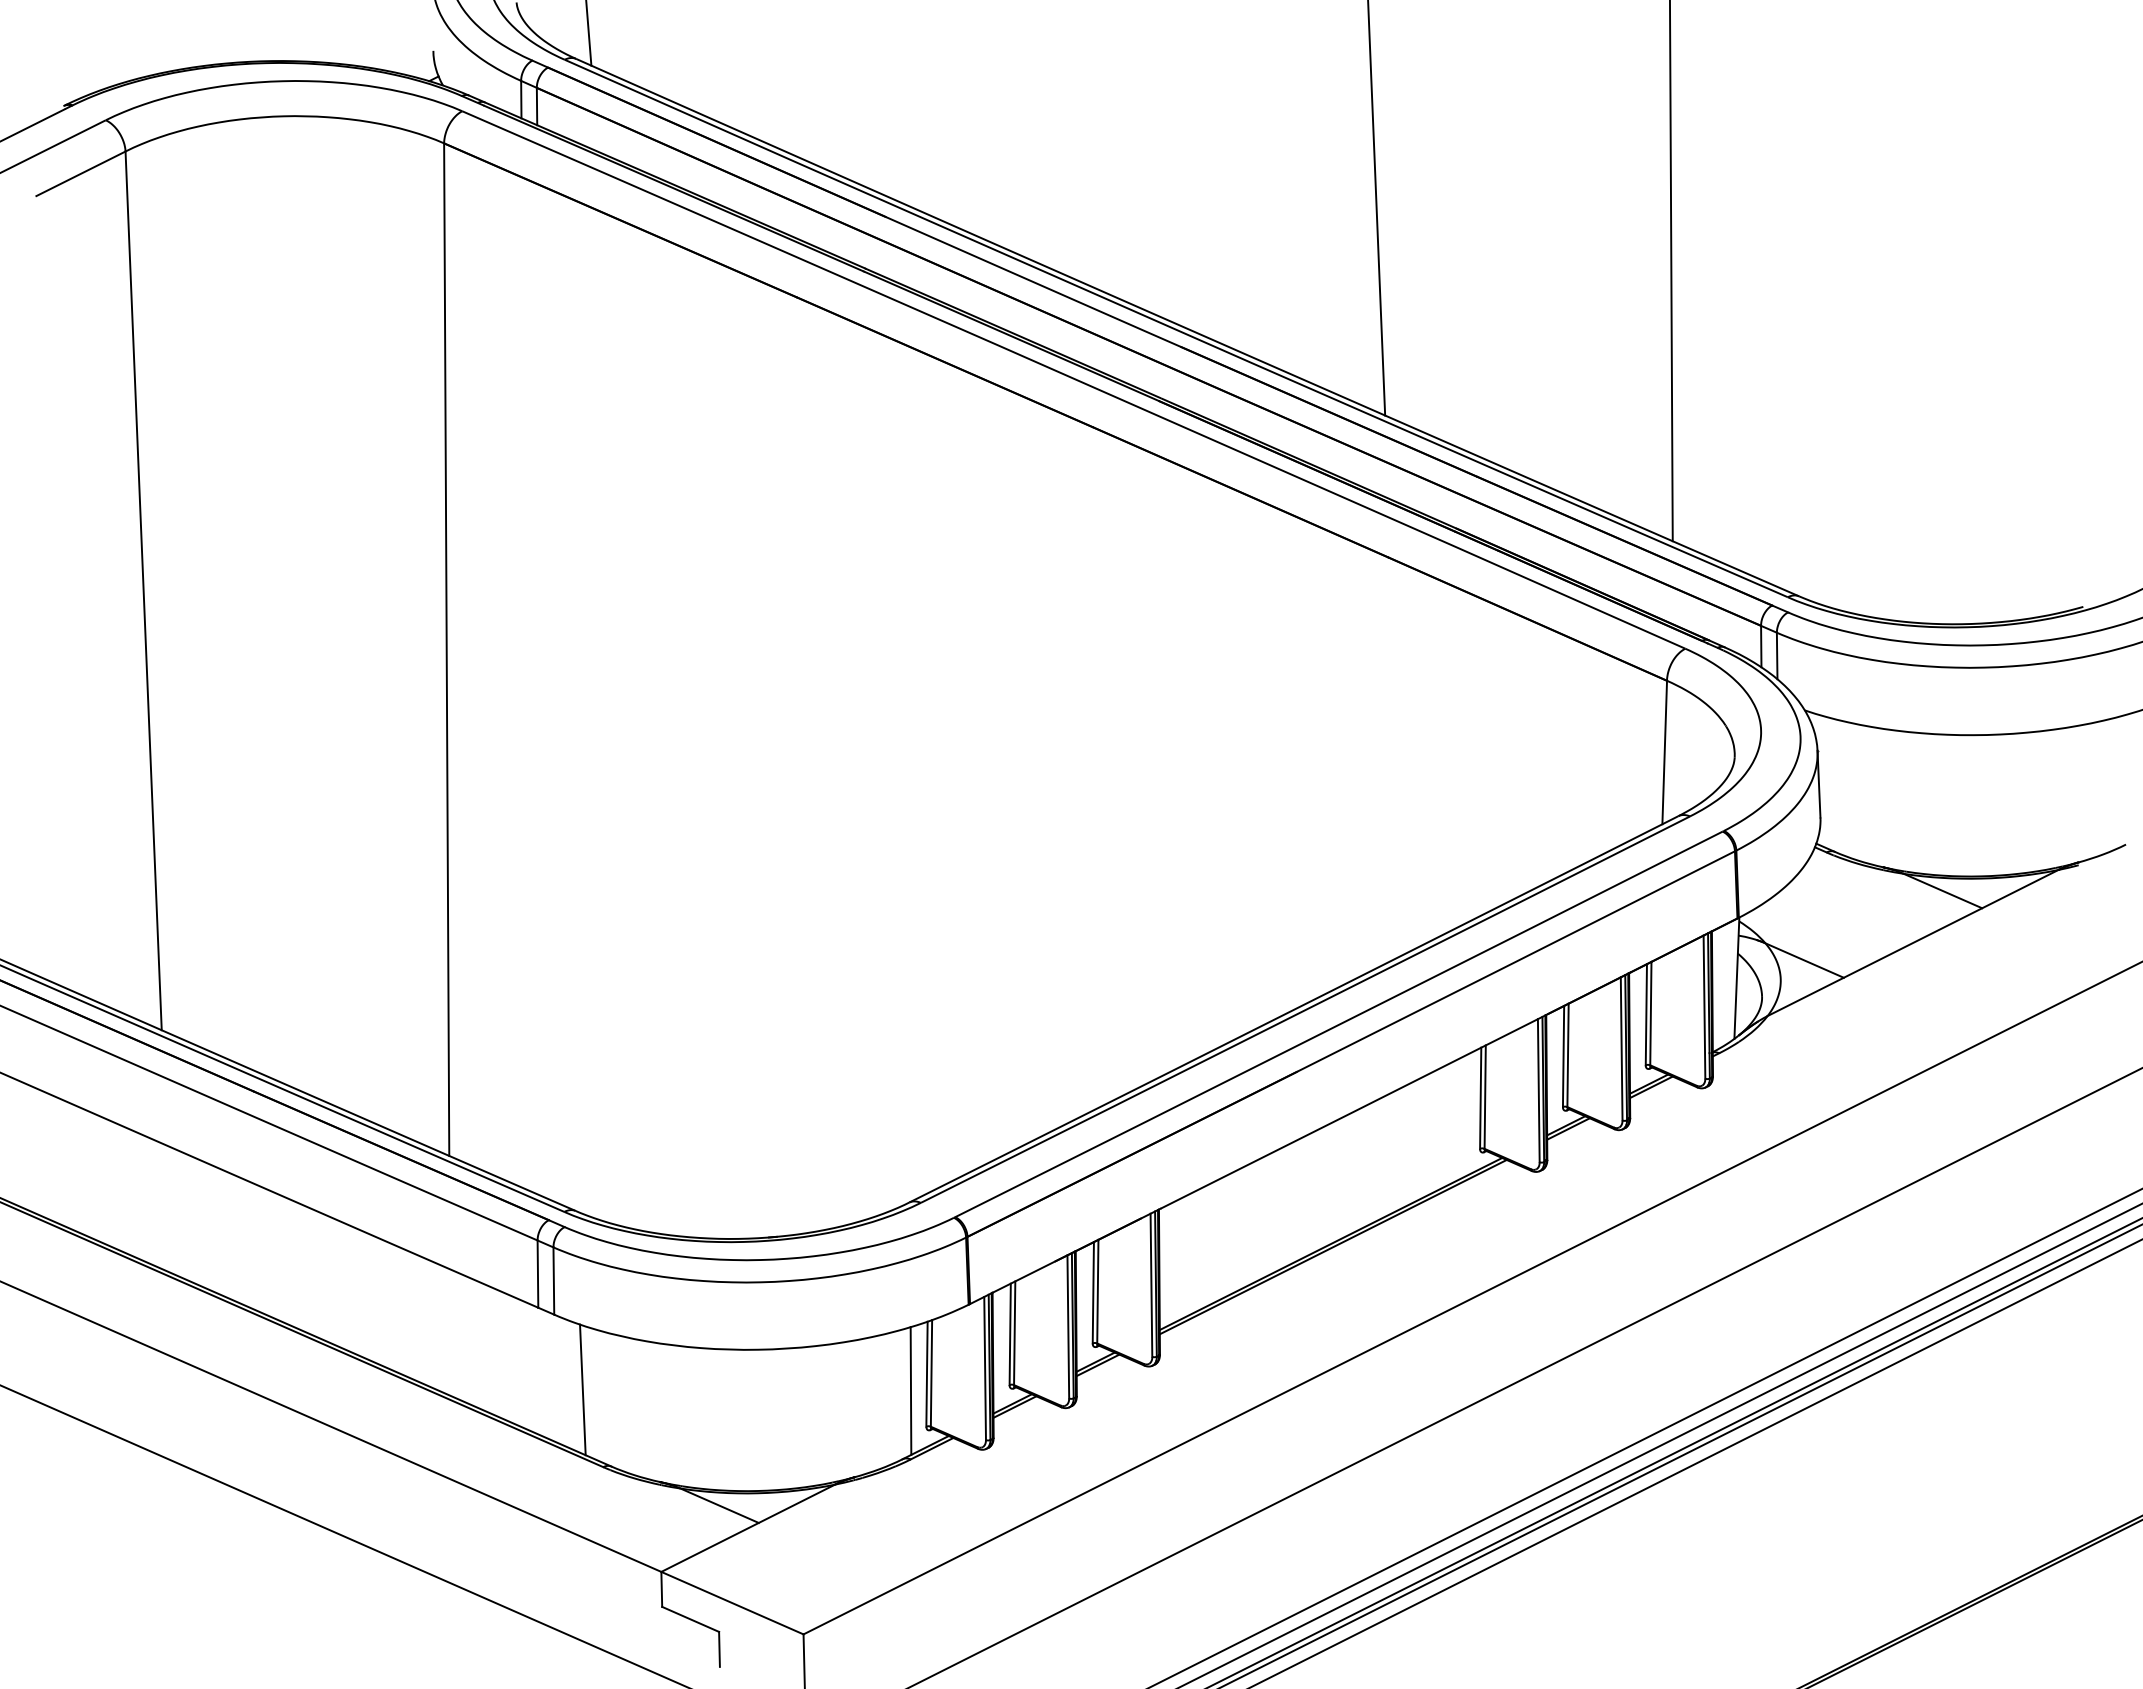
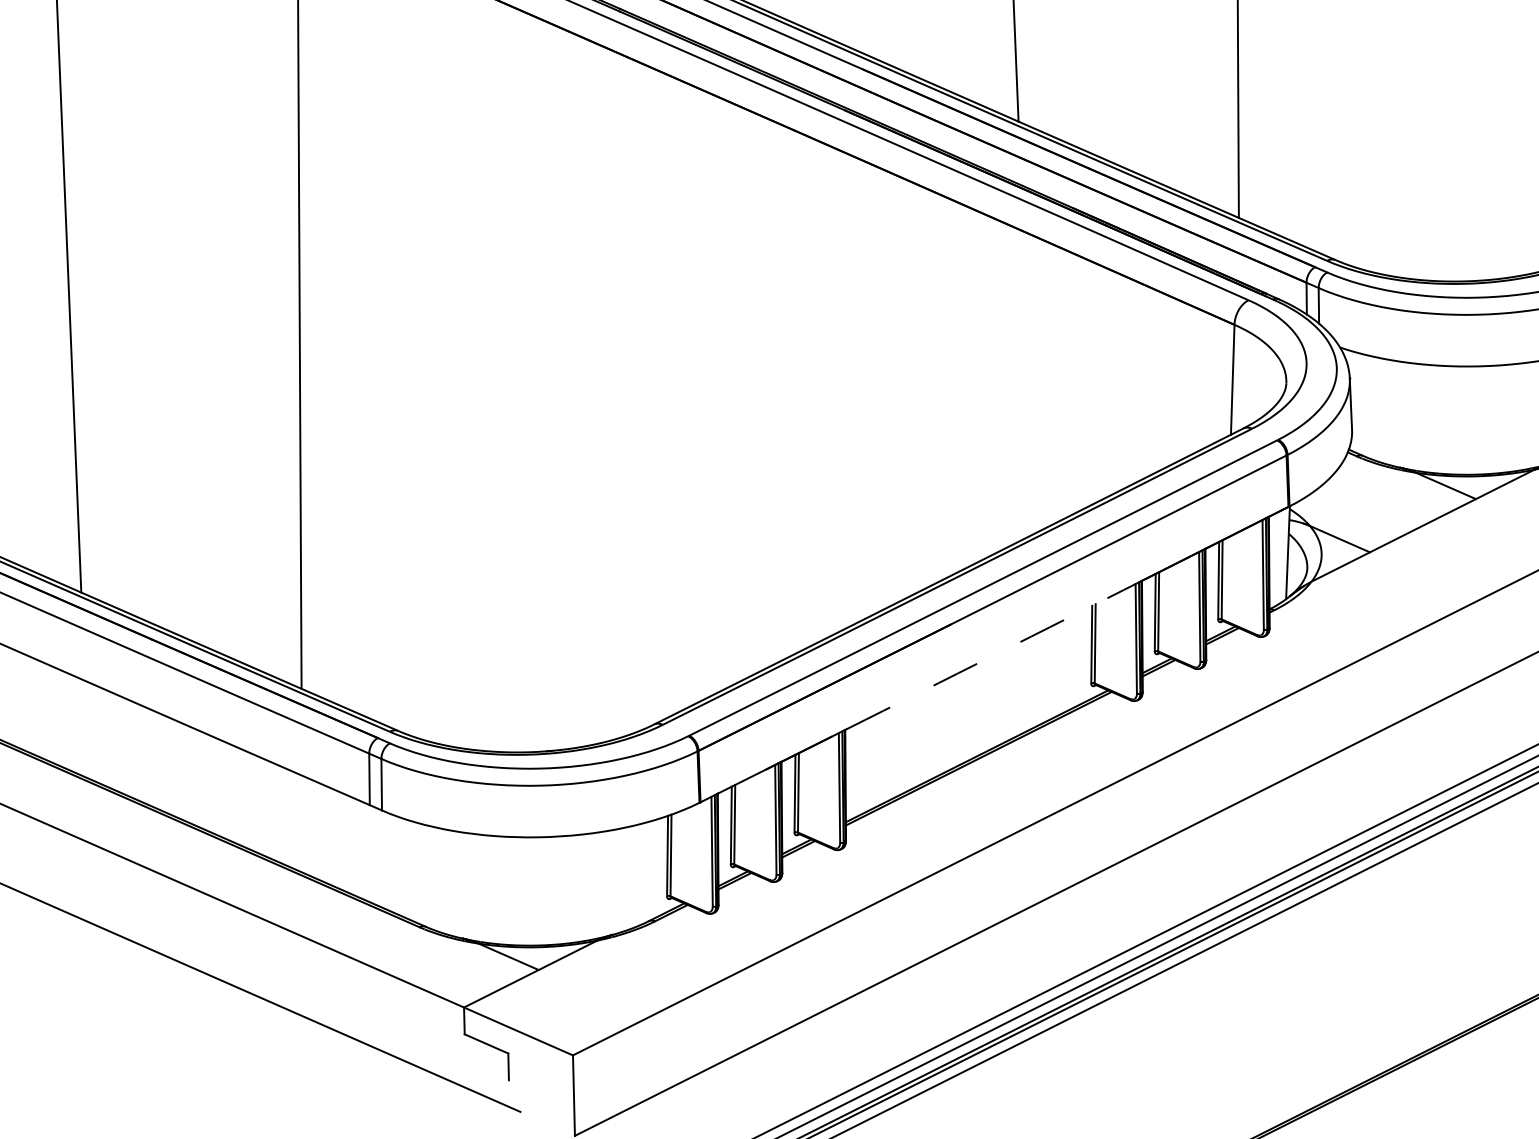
arc: (1353, 1111) -> (994, 654), solid -> dashed
line: (582, 1389) -> (403, 867), removed
line: (910, 1390) -> (654, 868), removed

